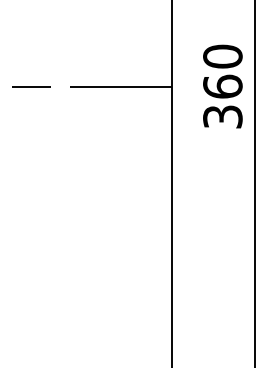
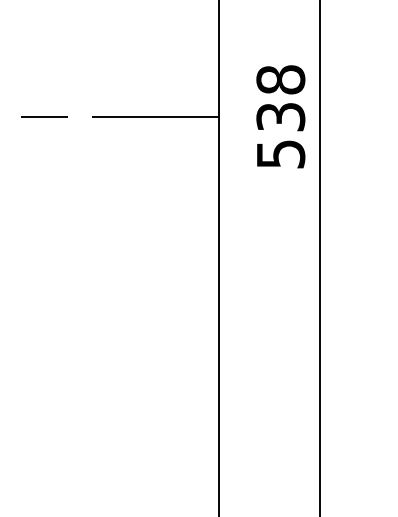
text: (222, 86) -> (280, 116), 360 -> 538

